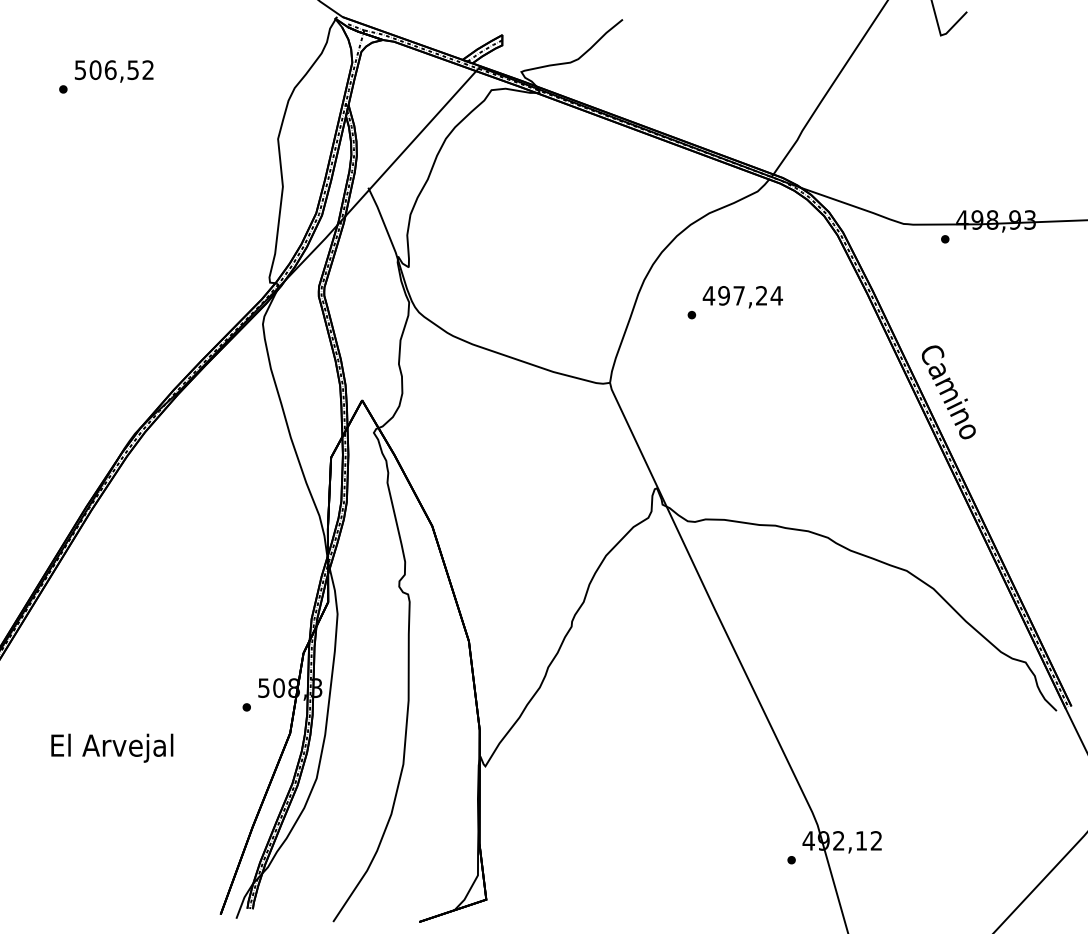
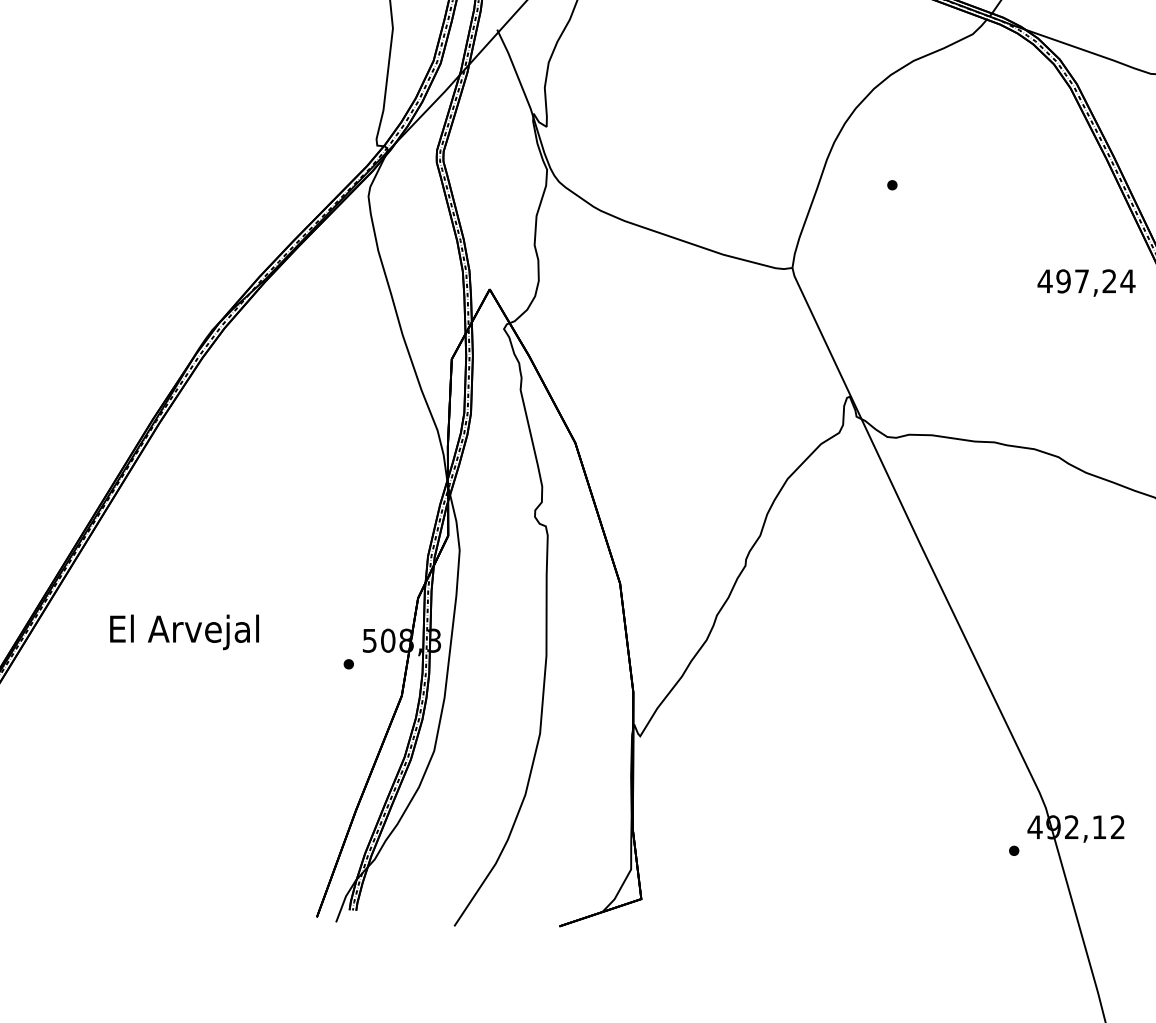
text: (742, 297) -> (1086, 283), moved
text: (112, 747) -> (184, 631), moved

